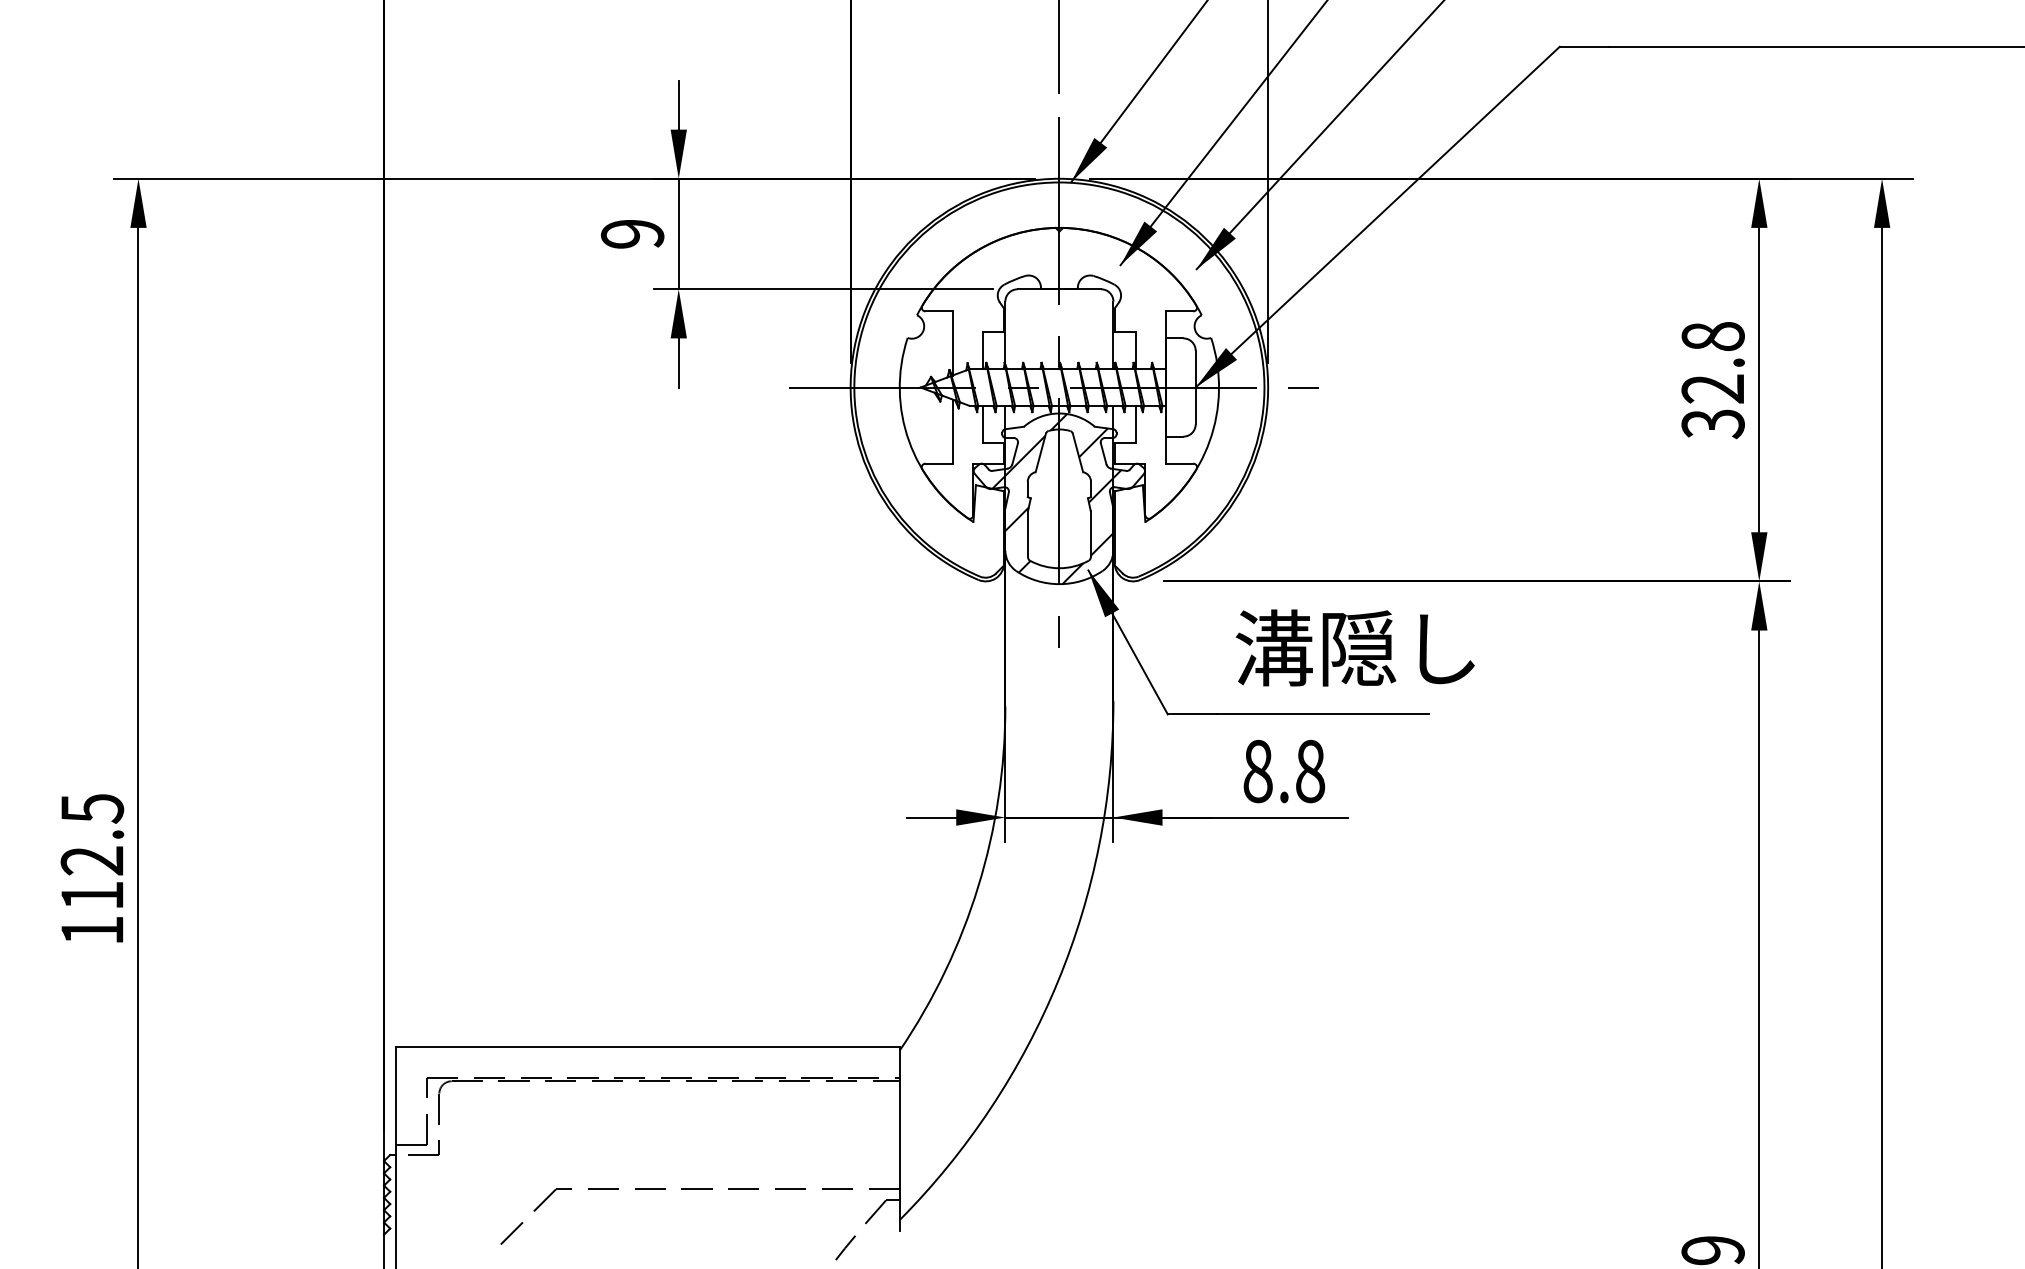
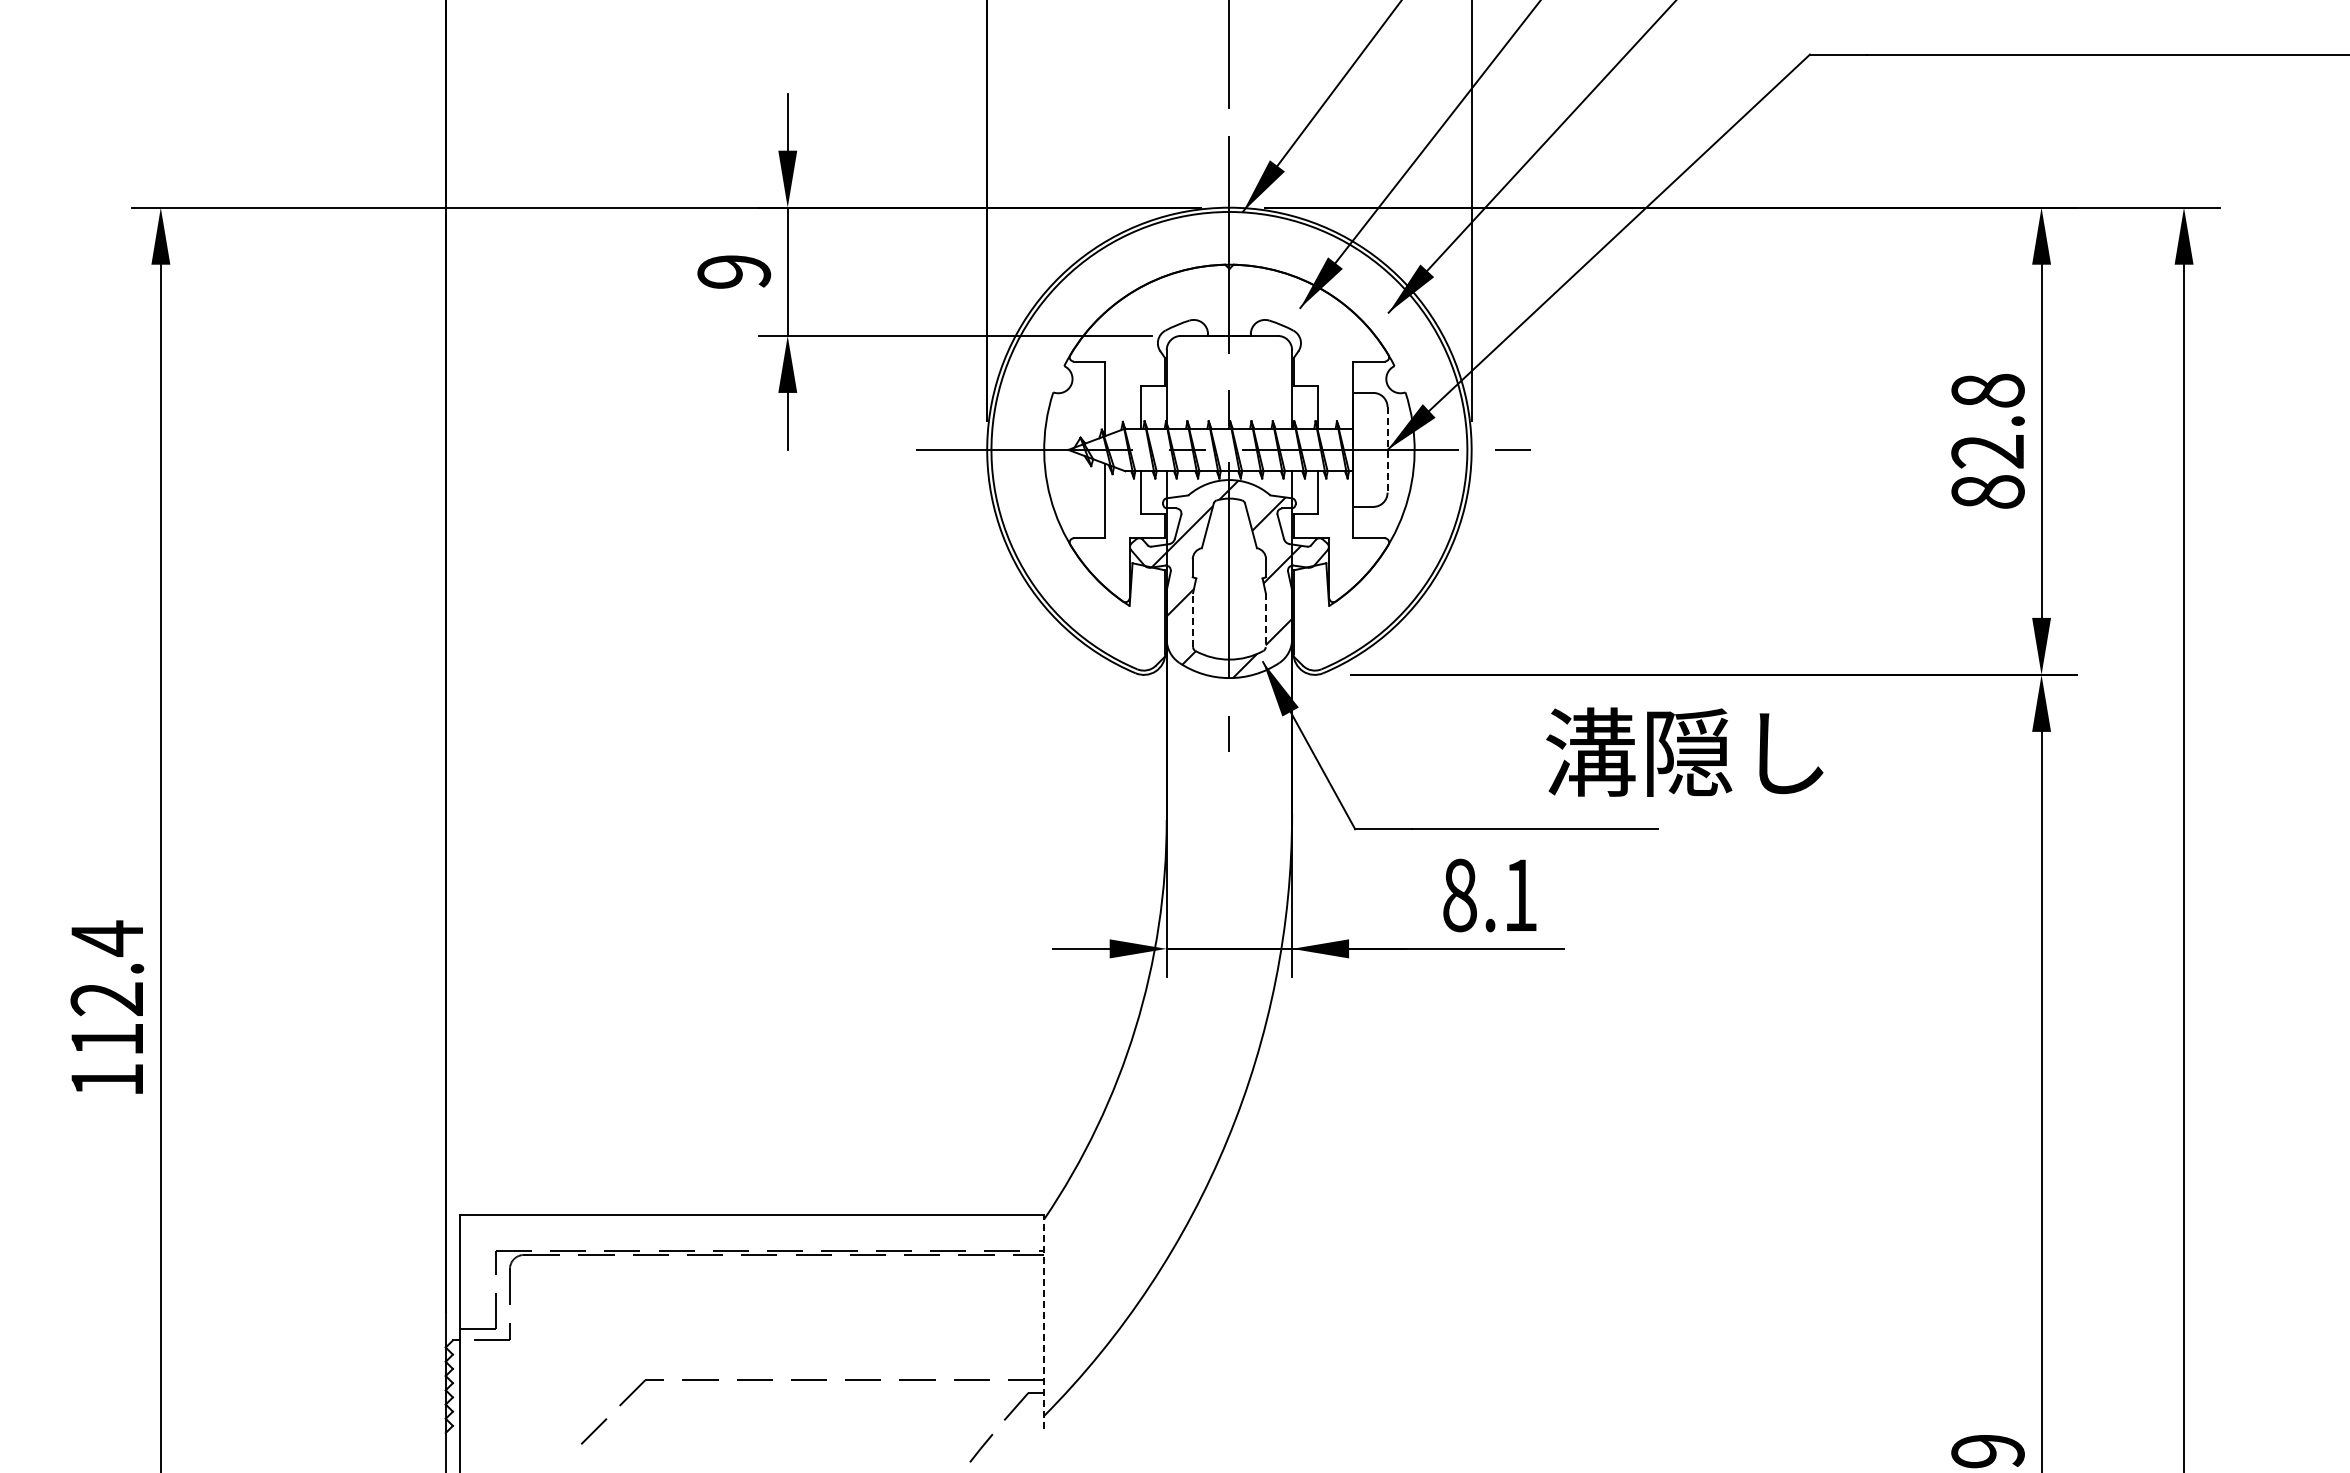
line: (1195, 387) -> (1387, 449), solid -> dashed
text: (1712, 424) -> (1987, 492), 32.8 -> 82.8
line: (1028, 533) -> (1193, 619), solid -> dashed
line: (1090, 534) -> (1265, 620), solid -> dashed
text: (1355, 647) -> (1684, 751), moved
text: (1310, 771) -> (1520, 895), 8.8 -> 8.1
text: (92, 808) -> (107, 938), 112.5 -> 112.4
line: (900, 1138) -> (1044, 1321), solid -> dashed

